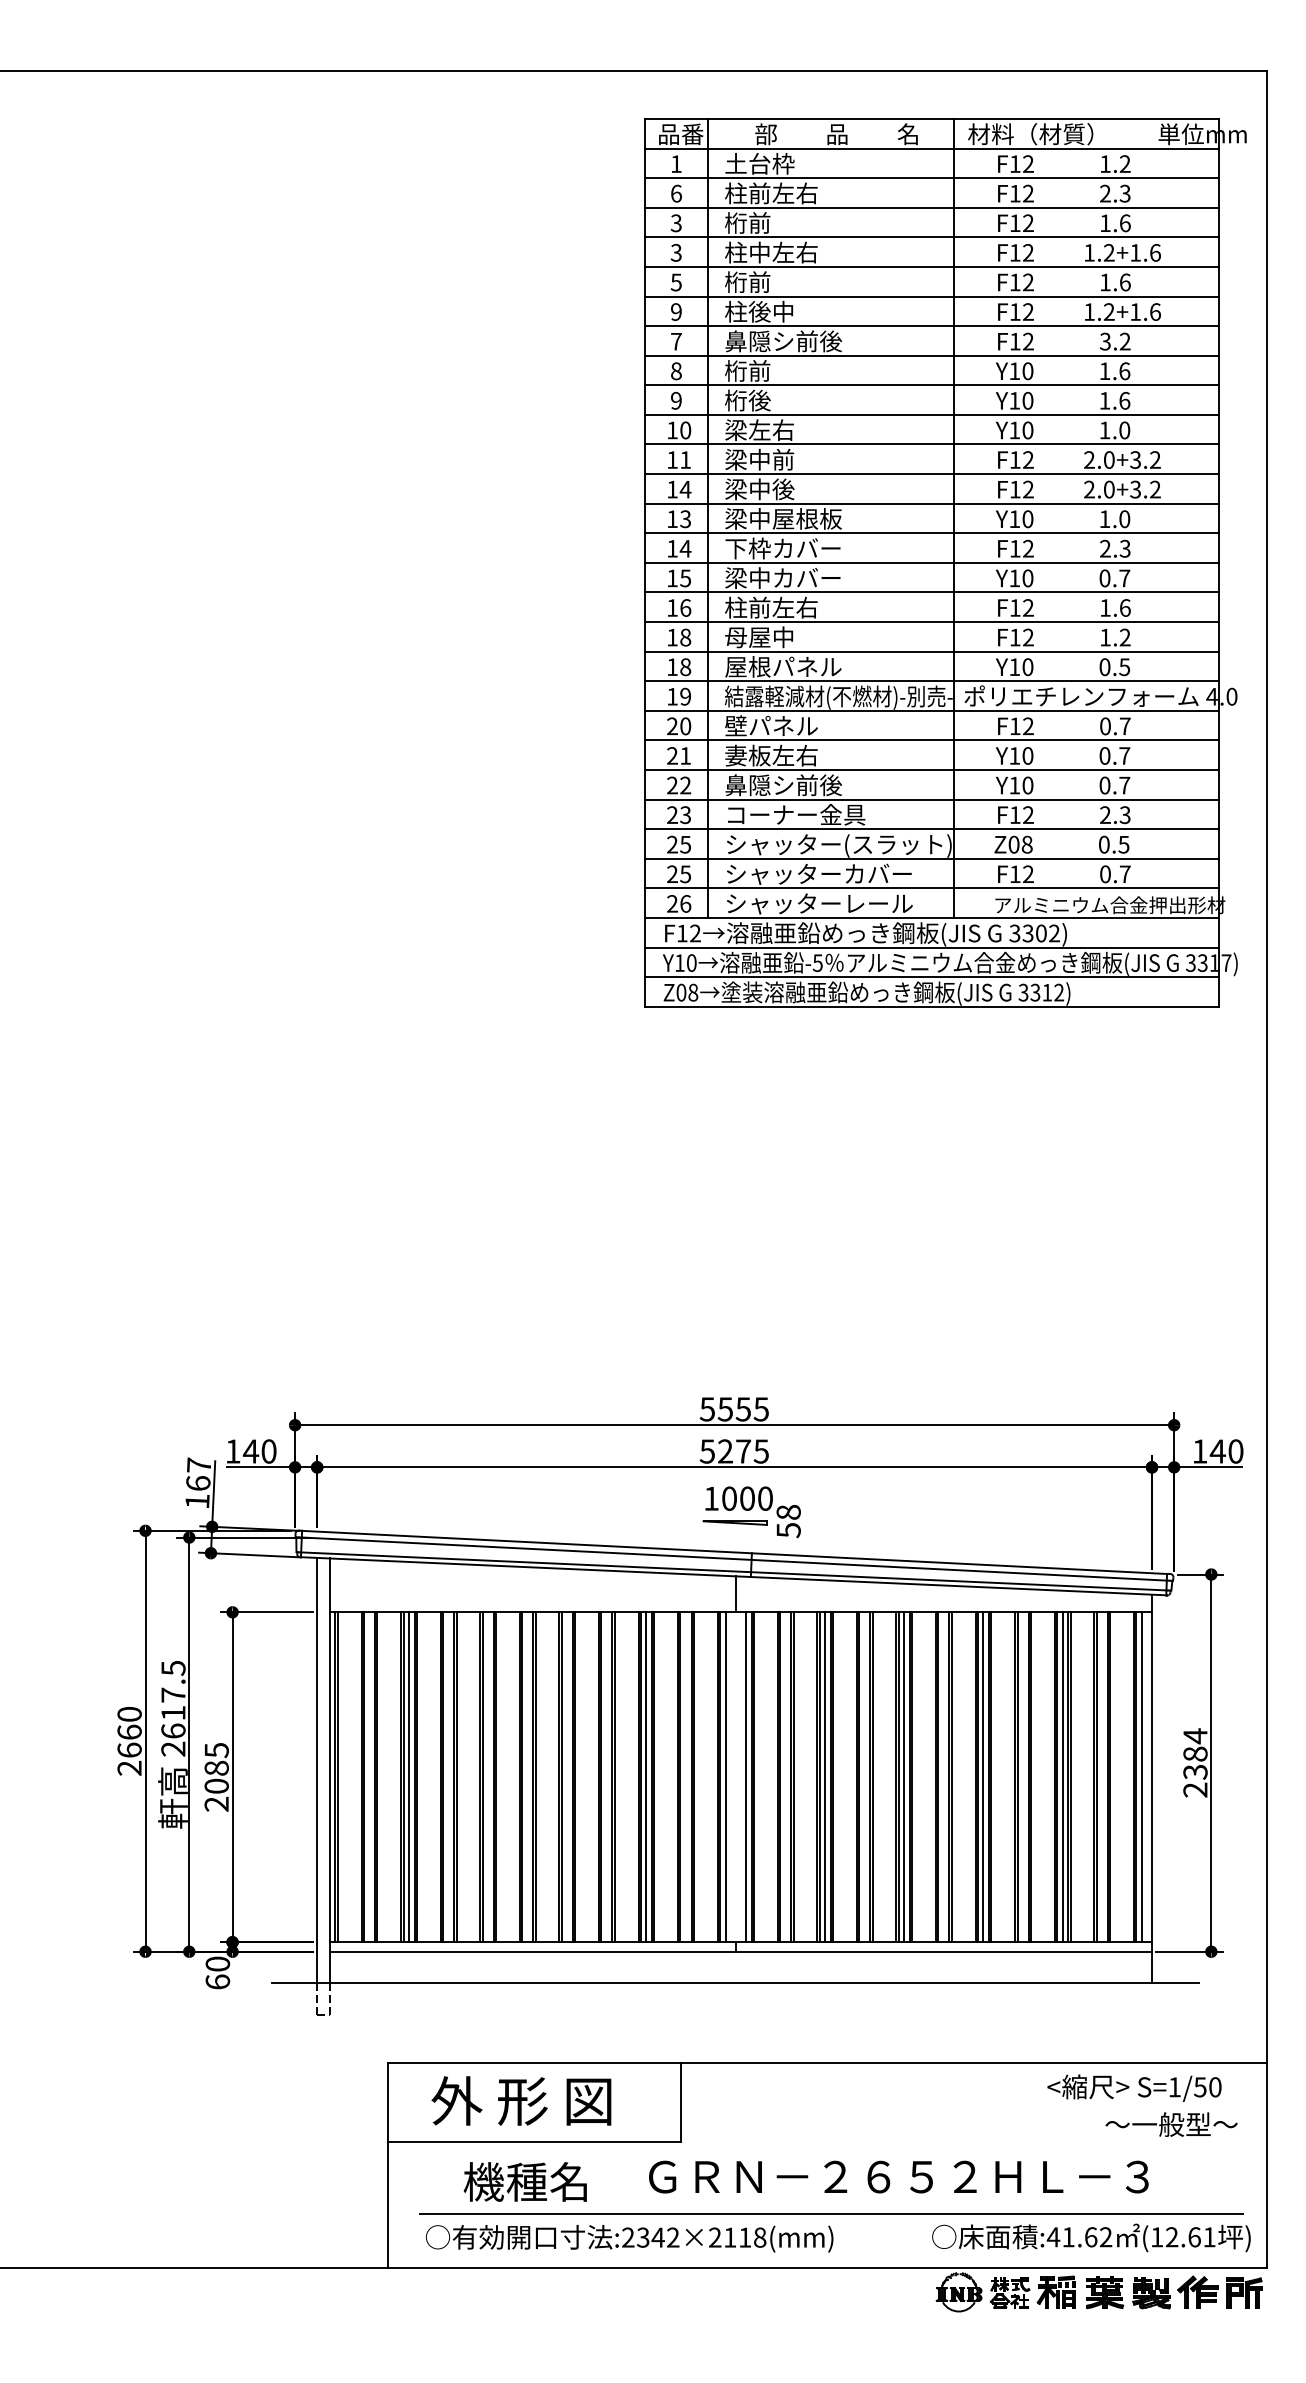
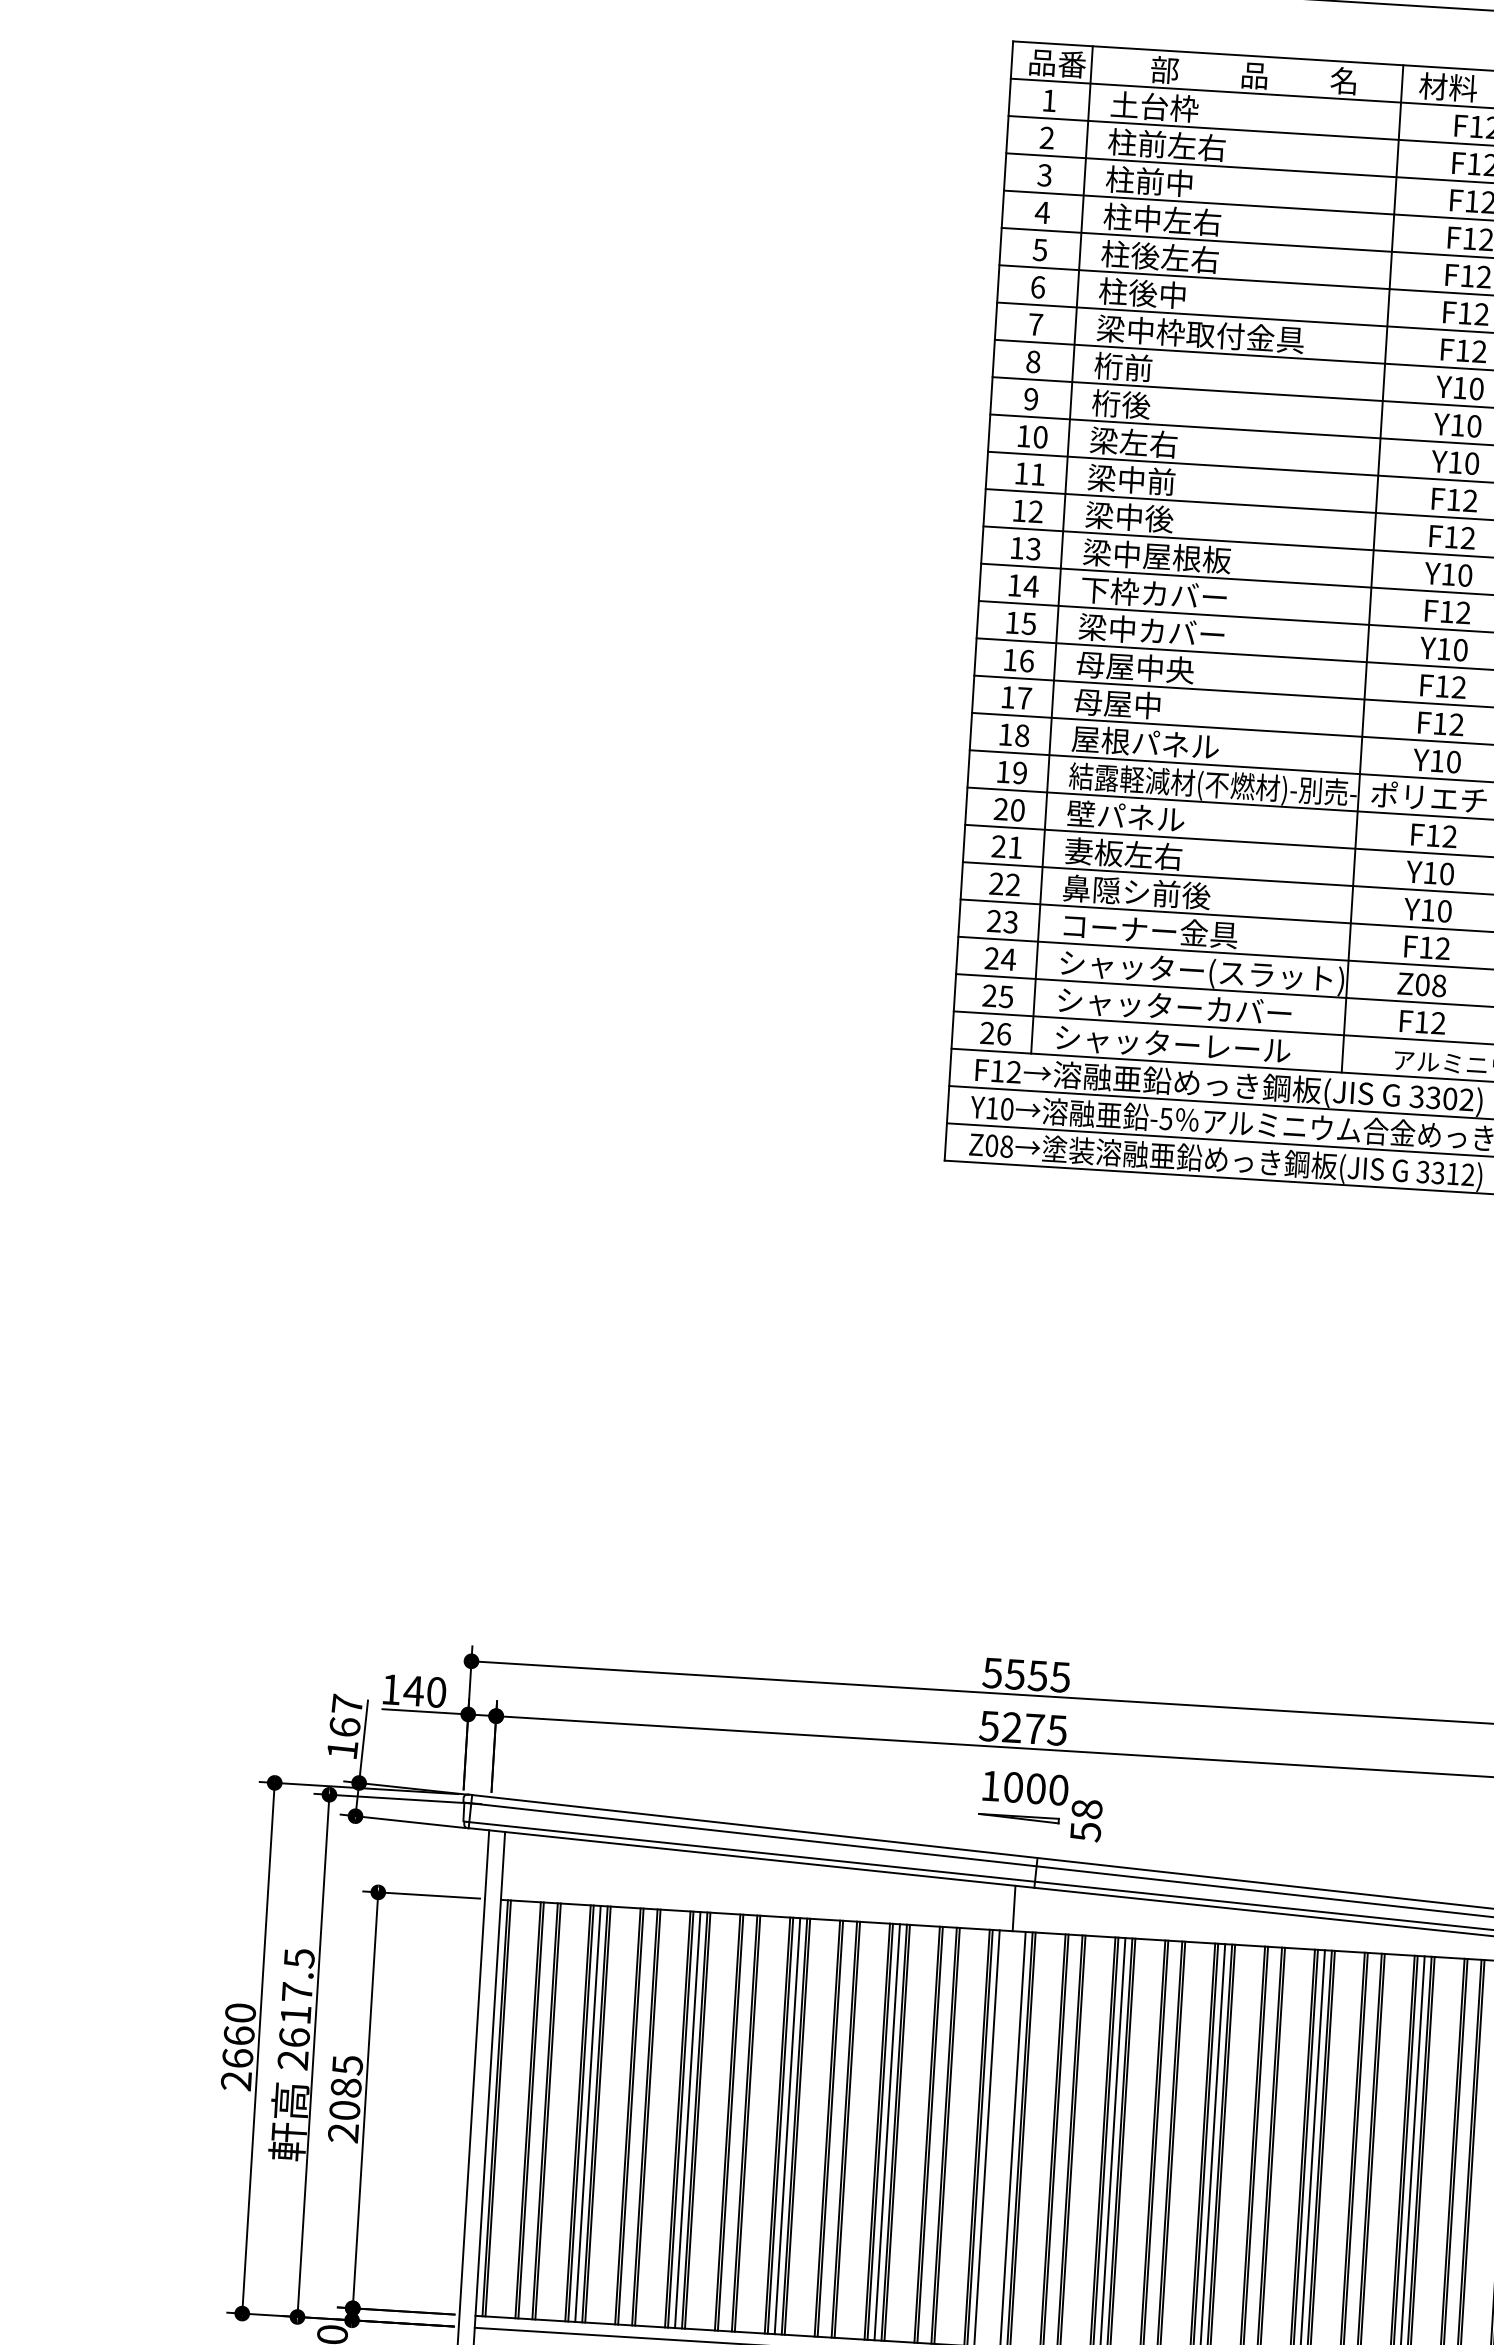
text: (676, 193) -> (1047, 137), 6 -> 2
text: (759, 222) -> (1149, 180), 桁前 -> 柱前中
text: (676, 252) -> (1042, 212), 3 -> 4
text: (771, 282) -> (1160, 257), 桁前 -> 柱後左右
text: (676, 311) -> (1038, 286), 9 -> 6
text: (807, 341) -> (1201, 334), 鼻隠シ前後 -> 梁中枠取付金具
text: (685, 489) -> (1035, 511), 14 -> 12
text: (771, 607) -> (1135, 667), 柱前左右 -> 母屋中央
text: (685, 637) -> (1024, 698), 18 -> 17
text: (685, 844) -> (1008, 959), 25 -> 24
line: (488, 1777) -> (688, 2120), added
line: (567, 1777) -> (787, 2126), added

